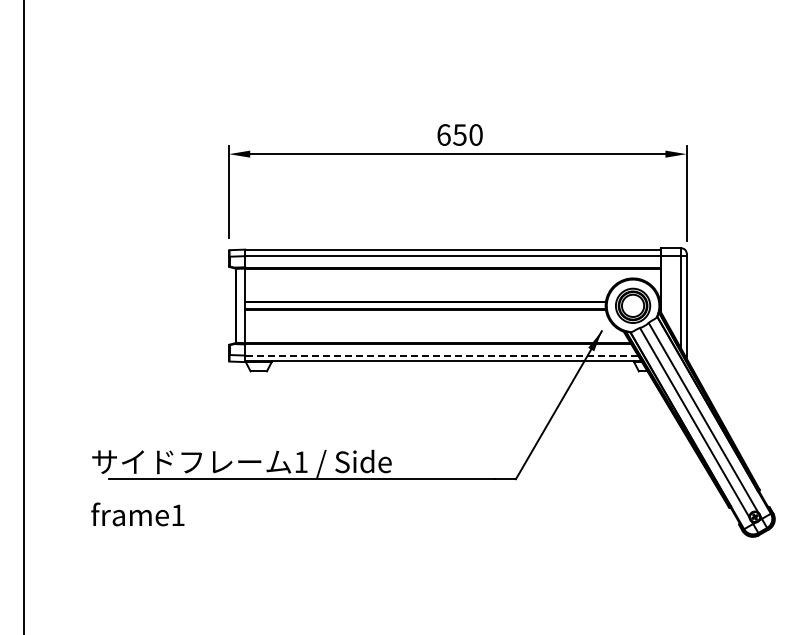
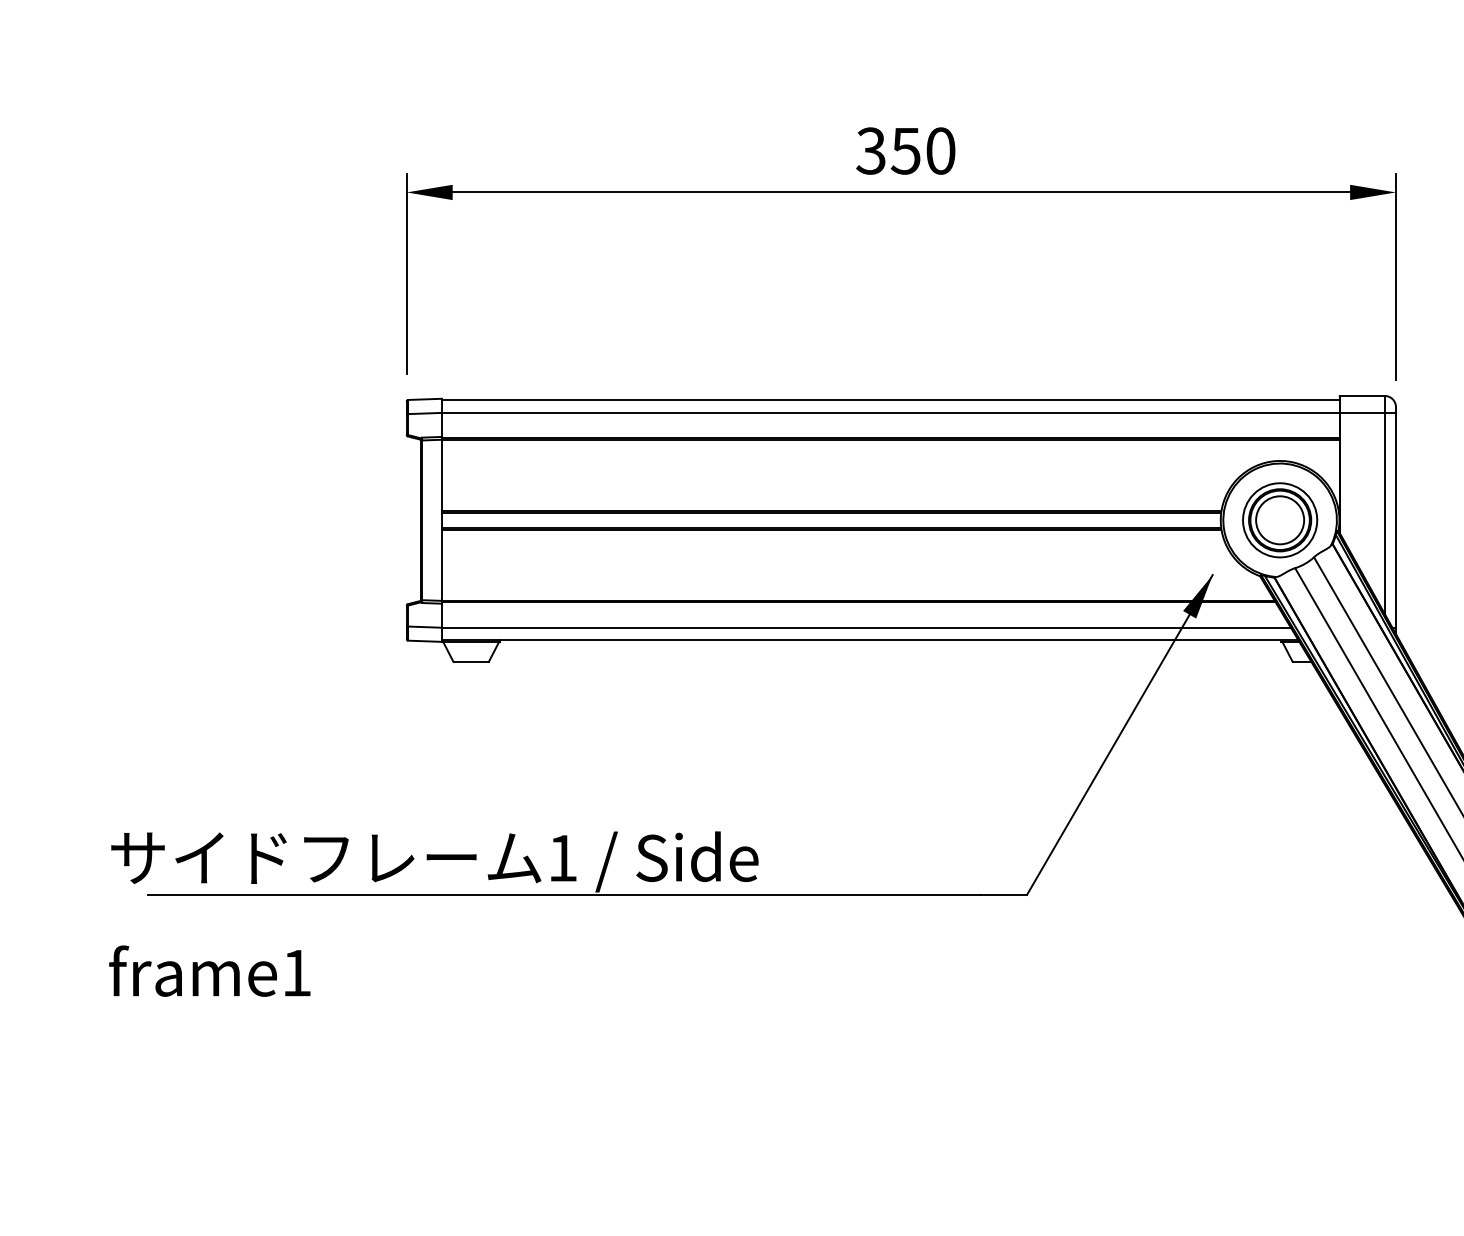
text: (443, 134) -> (870, 149), 650 -> 350
line: (441, 355) -> (866, 627), dashed -> solid

